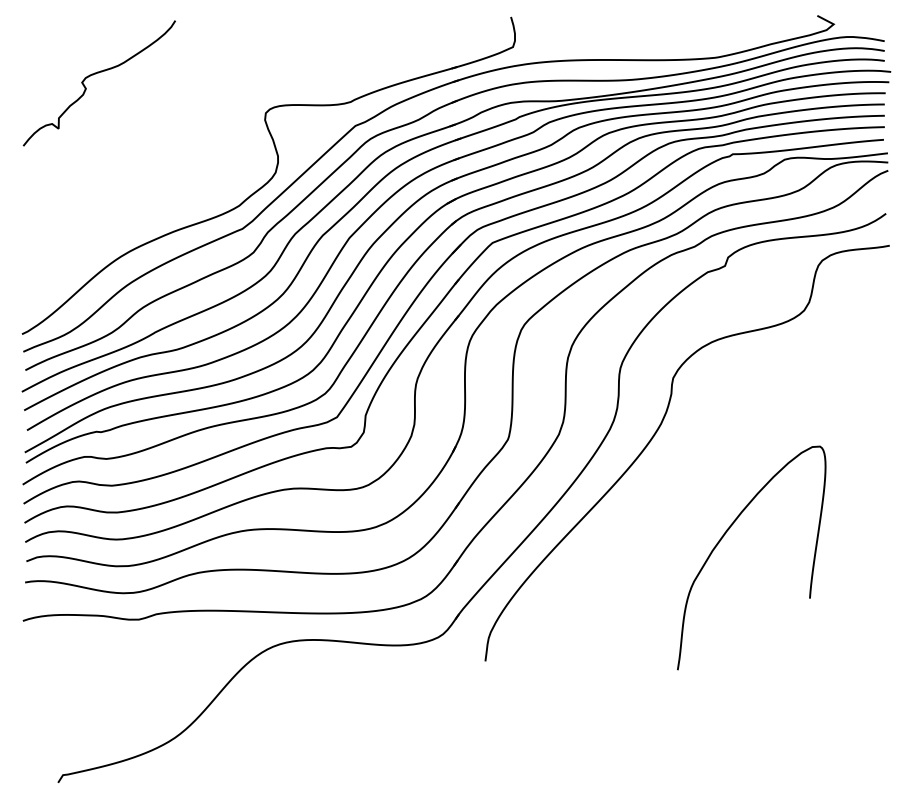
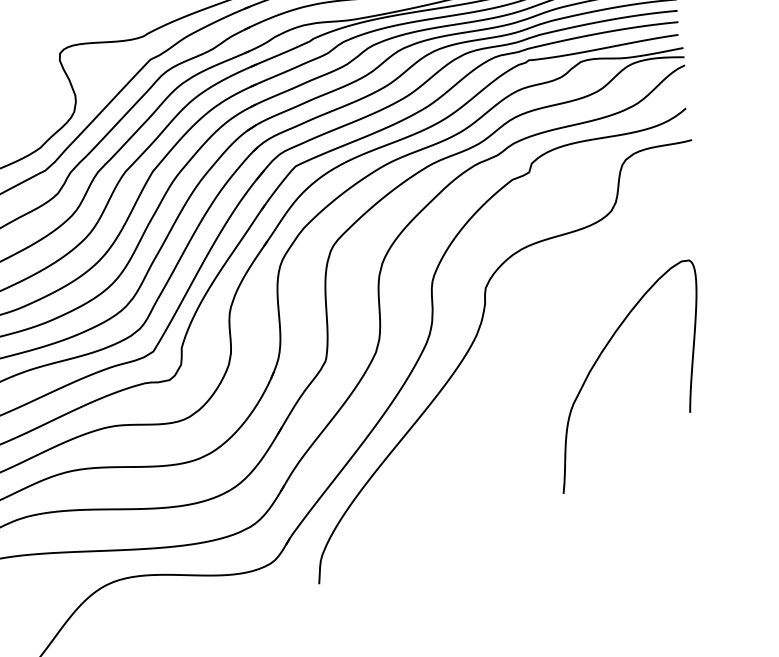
curve: (724, 536) -> (600, 357), moved

